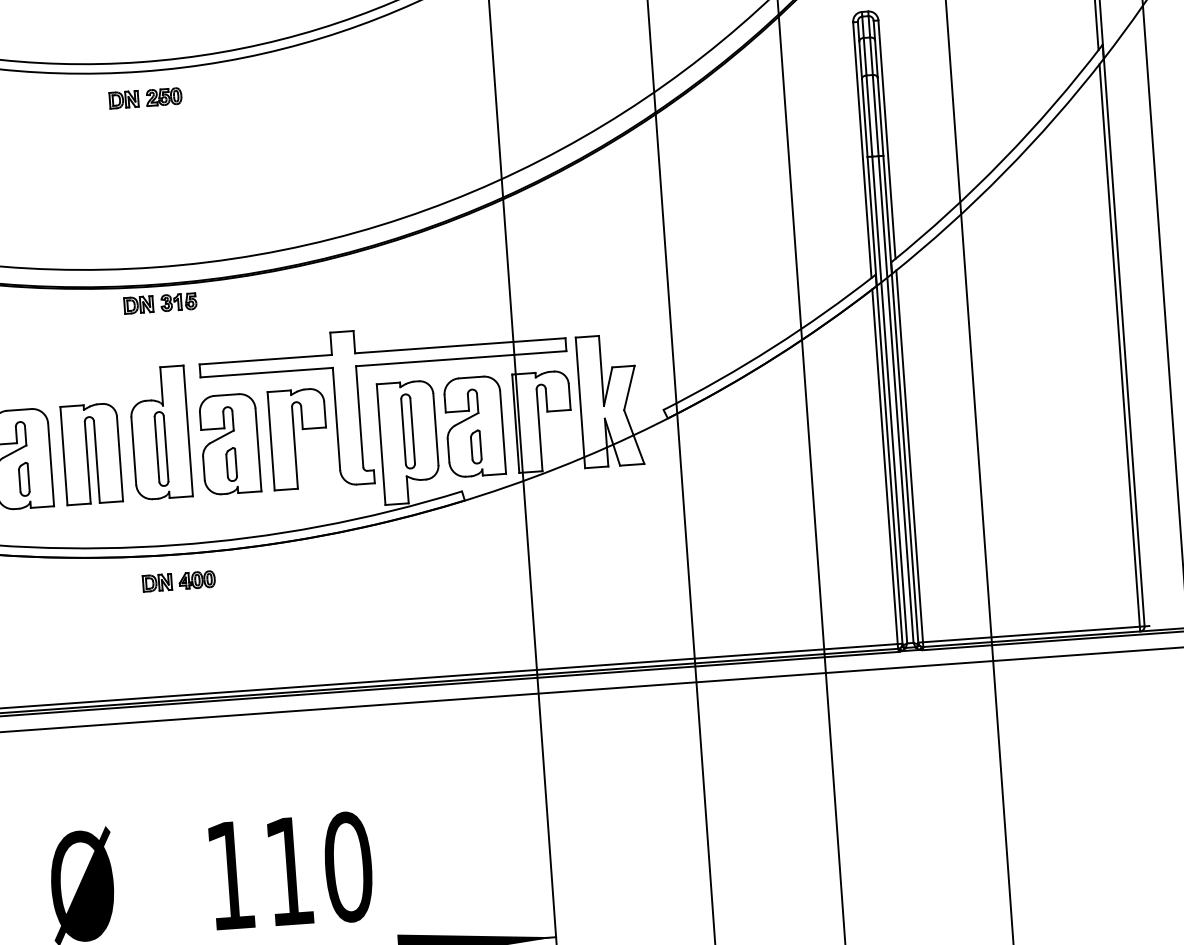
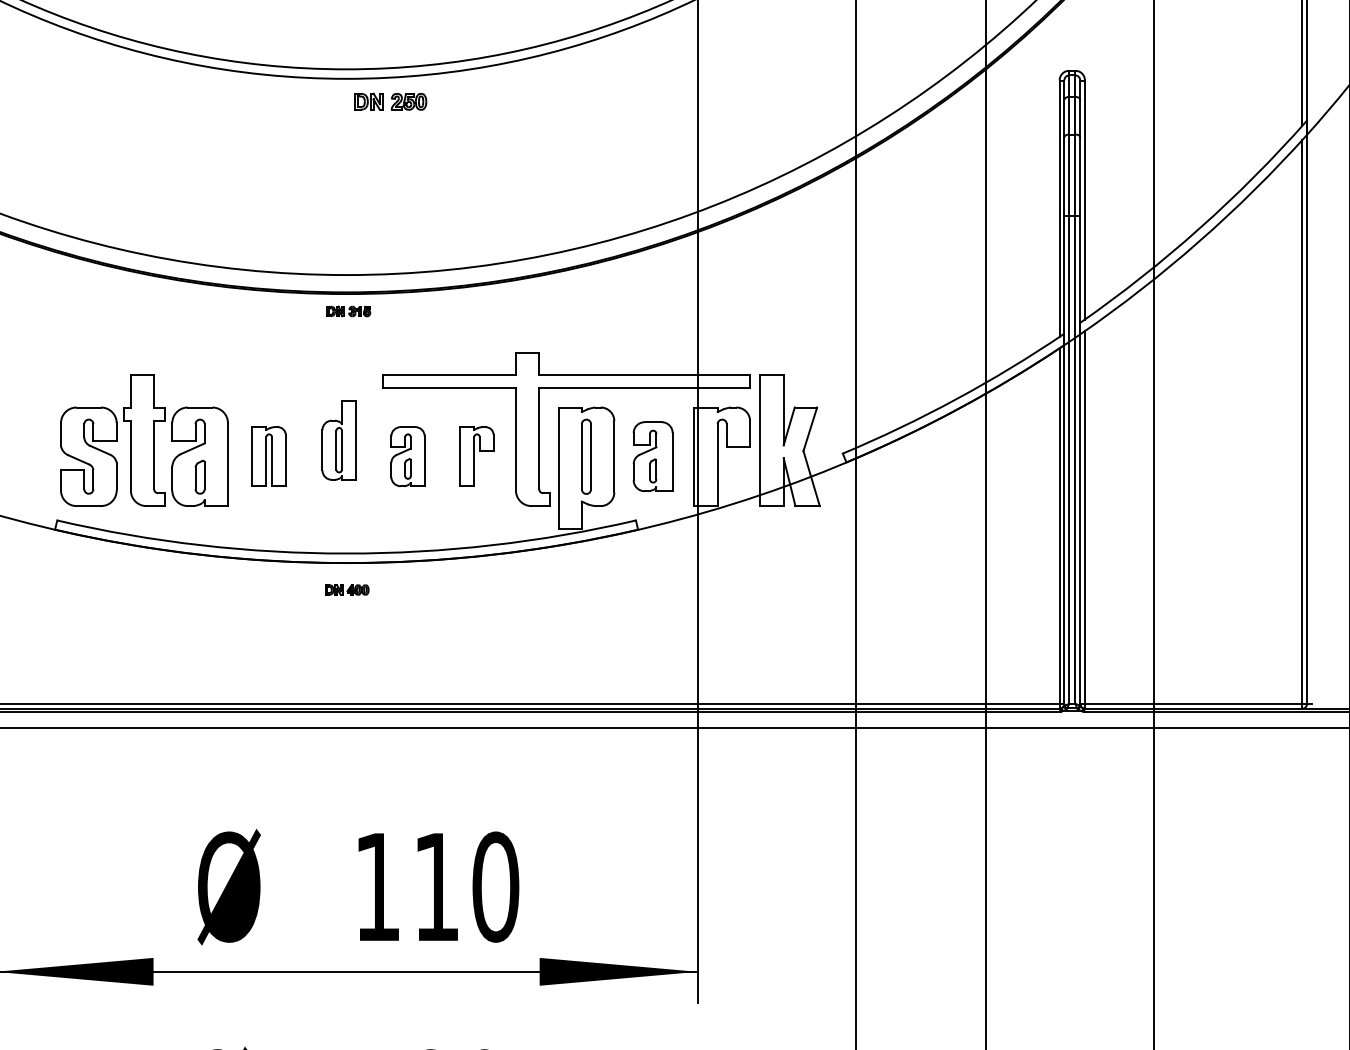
part: (145, 98) -> (390, 101), moved
part: (160, 303) -> (348, 311), size x0.6
part: (473, 426) -> (652, 456), size x0.7
part: (159, 432) -> (338, 440), size x0.6
part: (298, 439) -> (476, 456), size x0.6
part: (229, 443) -> (407, 456), size x0.6
part: (90, 453) -> (268, 456), size x0.6
part: (178, 580) -> (346, 589), size x0.6

